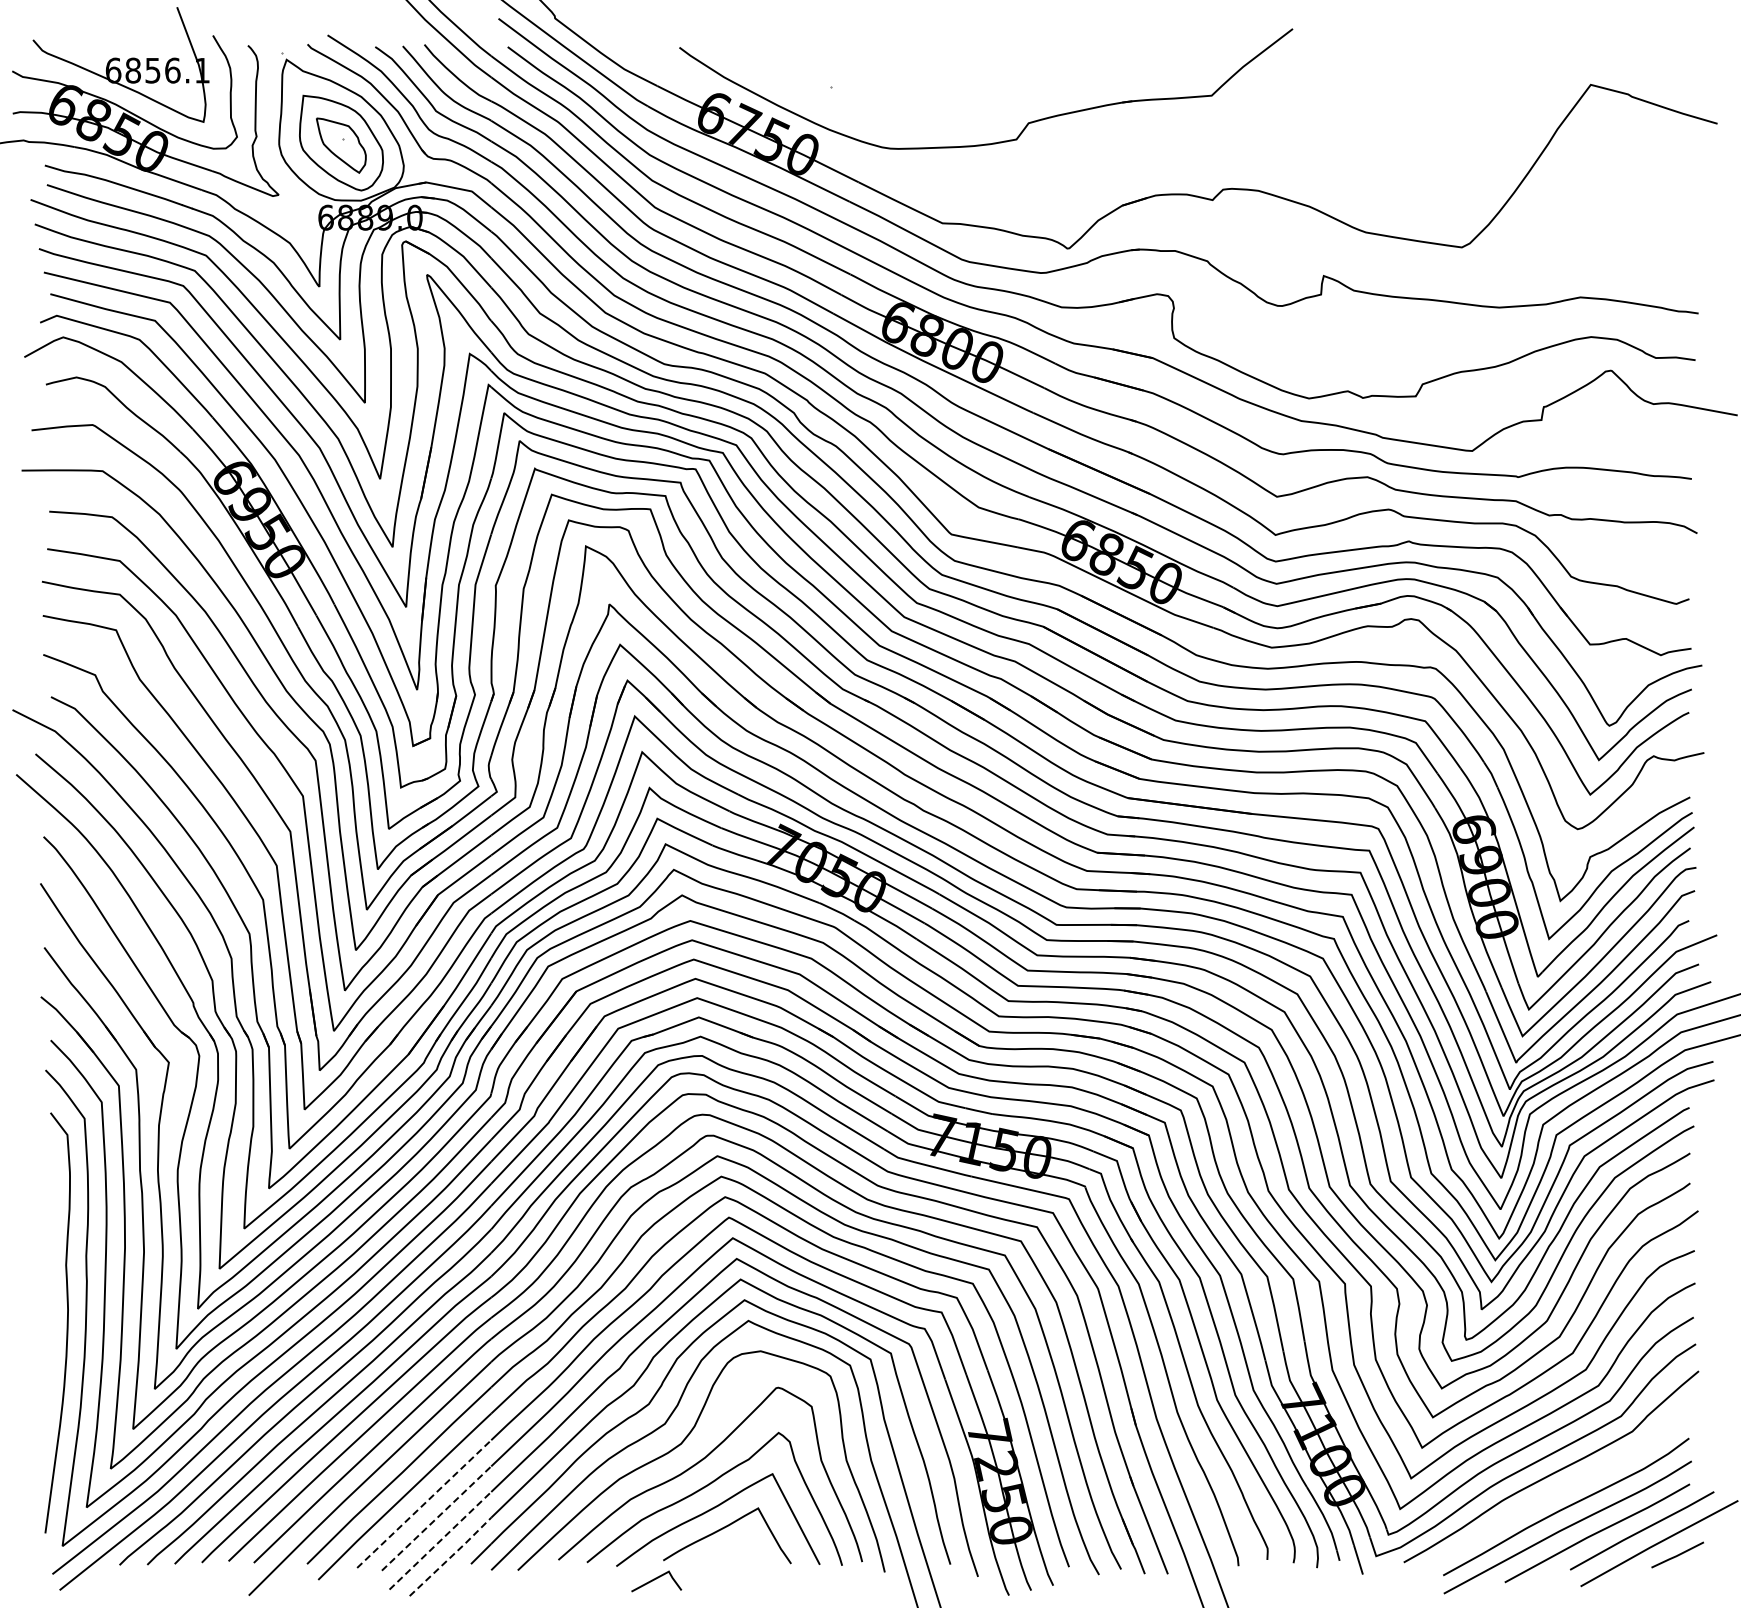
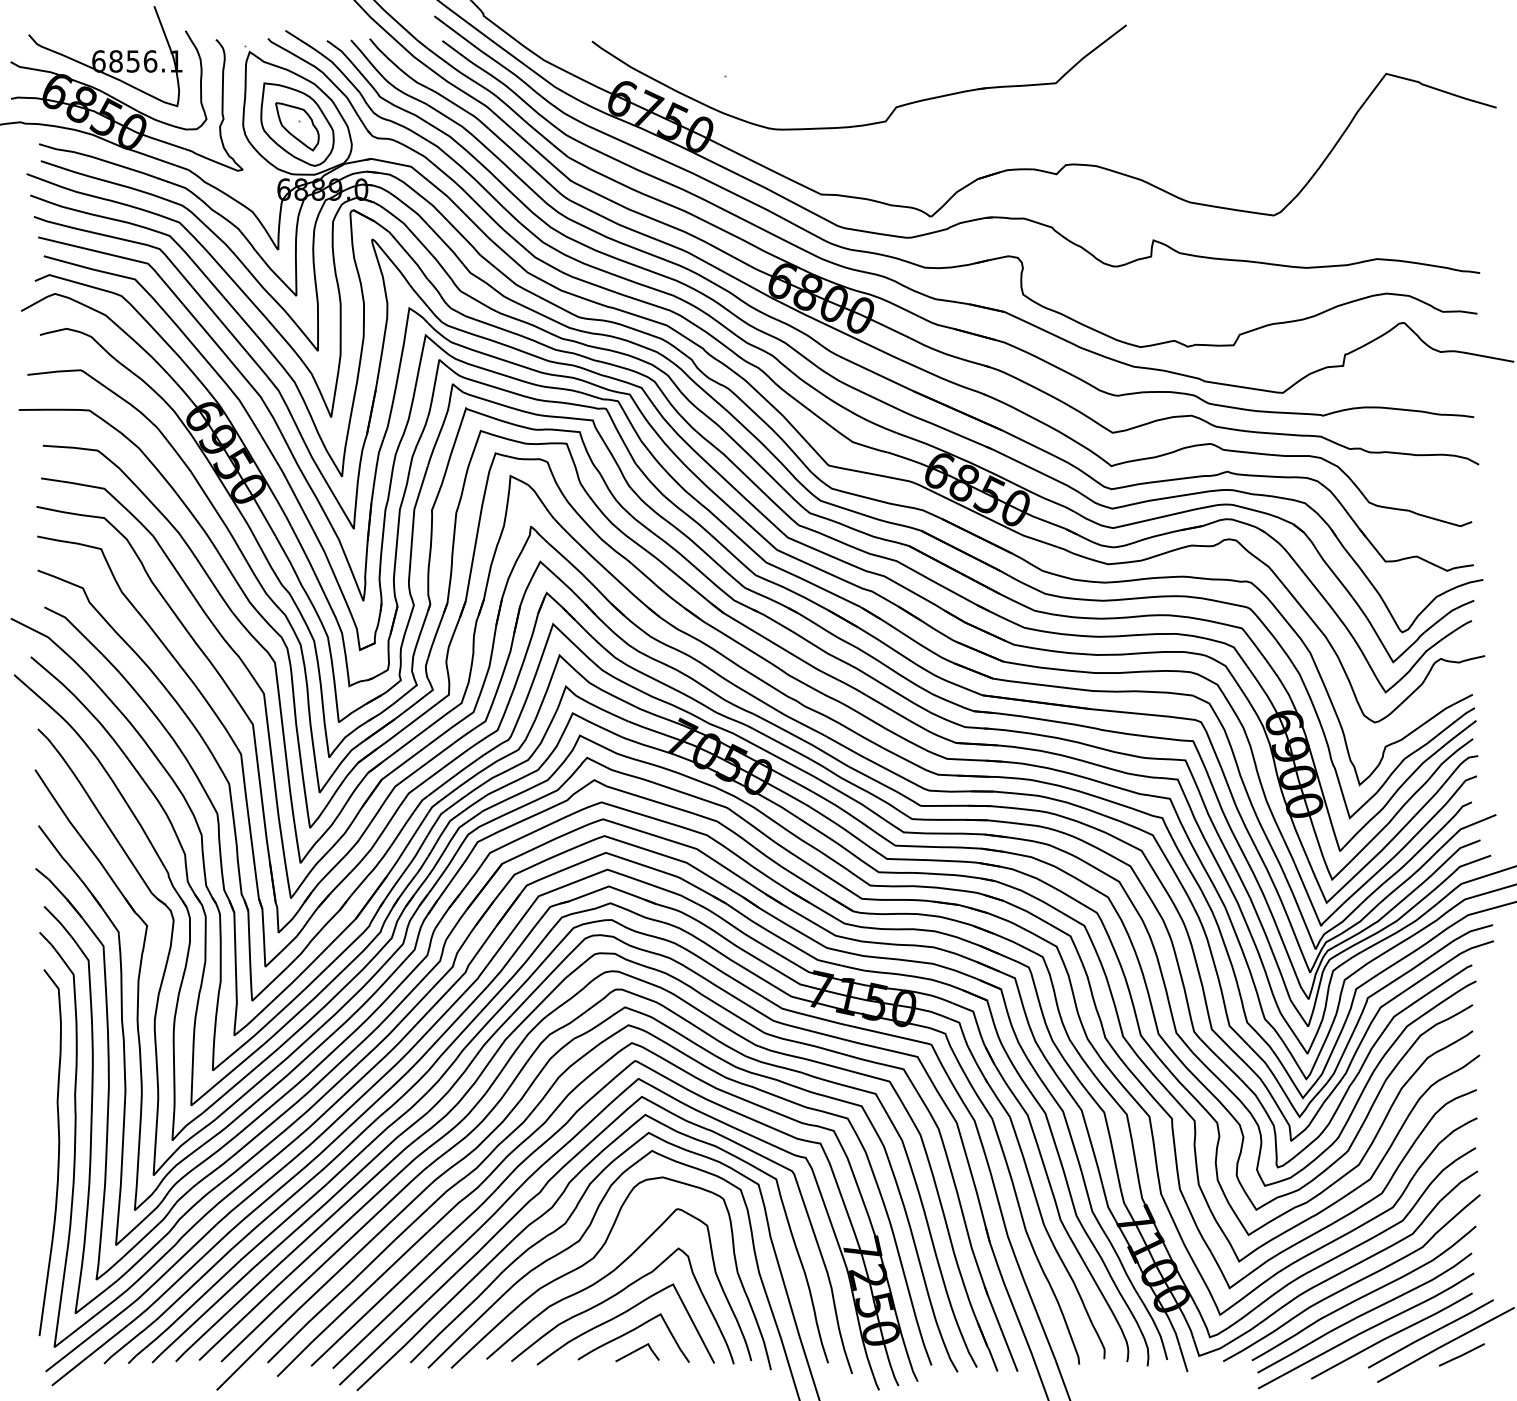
curve: (1565, 1486) -> (1364, 1295), added
line: (424, 1504) -> (369, 1310), dashed -> solid
line: (436, 1518) -> (380, 1323), dashed -> solid
line: (440, 1540) -> (383, 1342), dashed -> solid
line: (451, 1556) -> (393, 1356), dashed -> solid
line: (656, 1579) -> (637, 1351), moved

